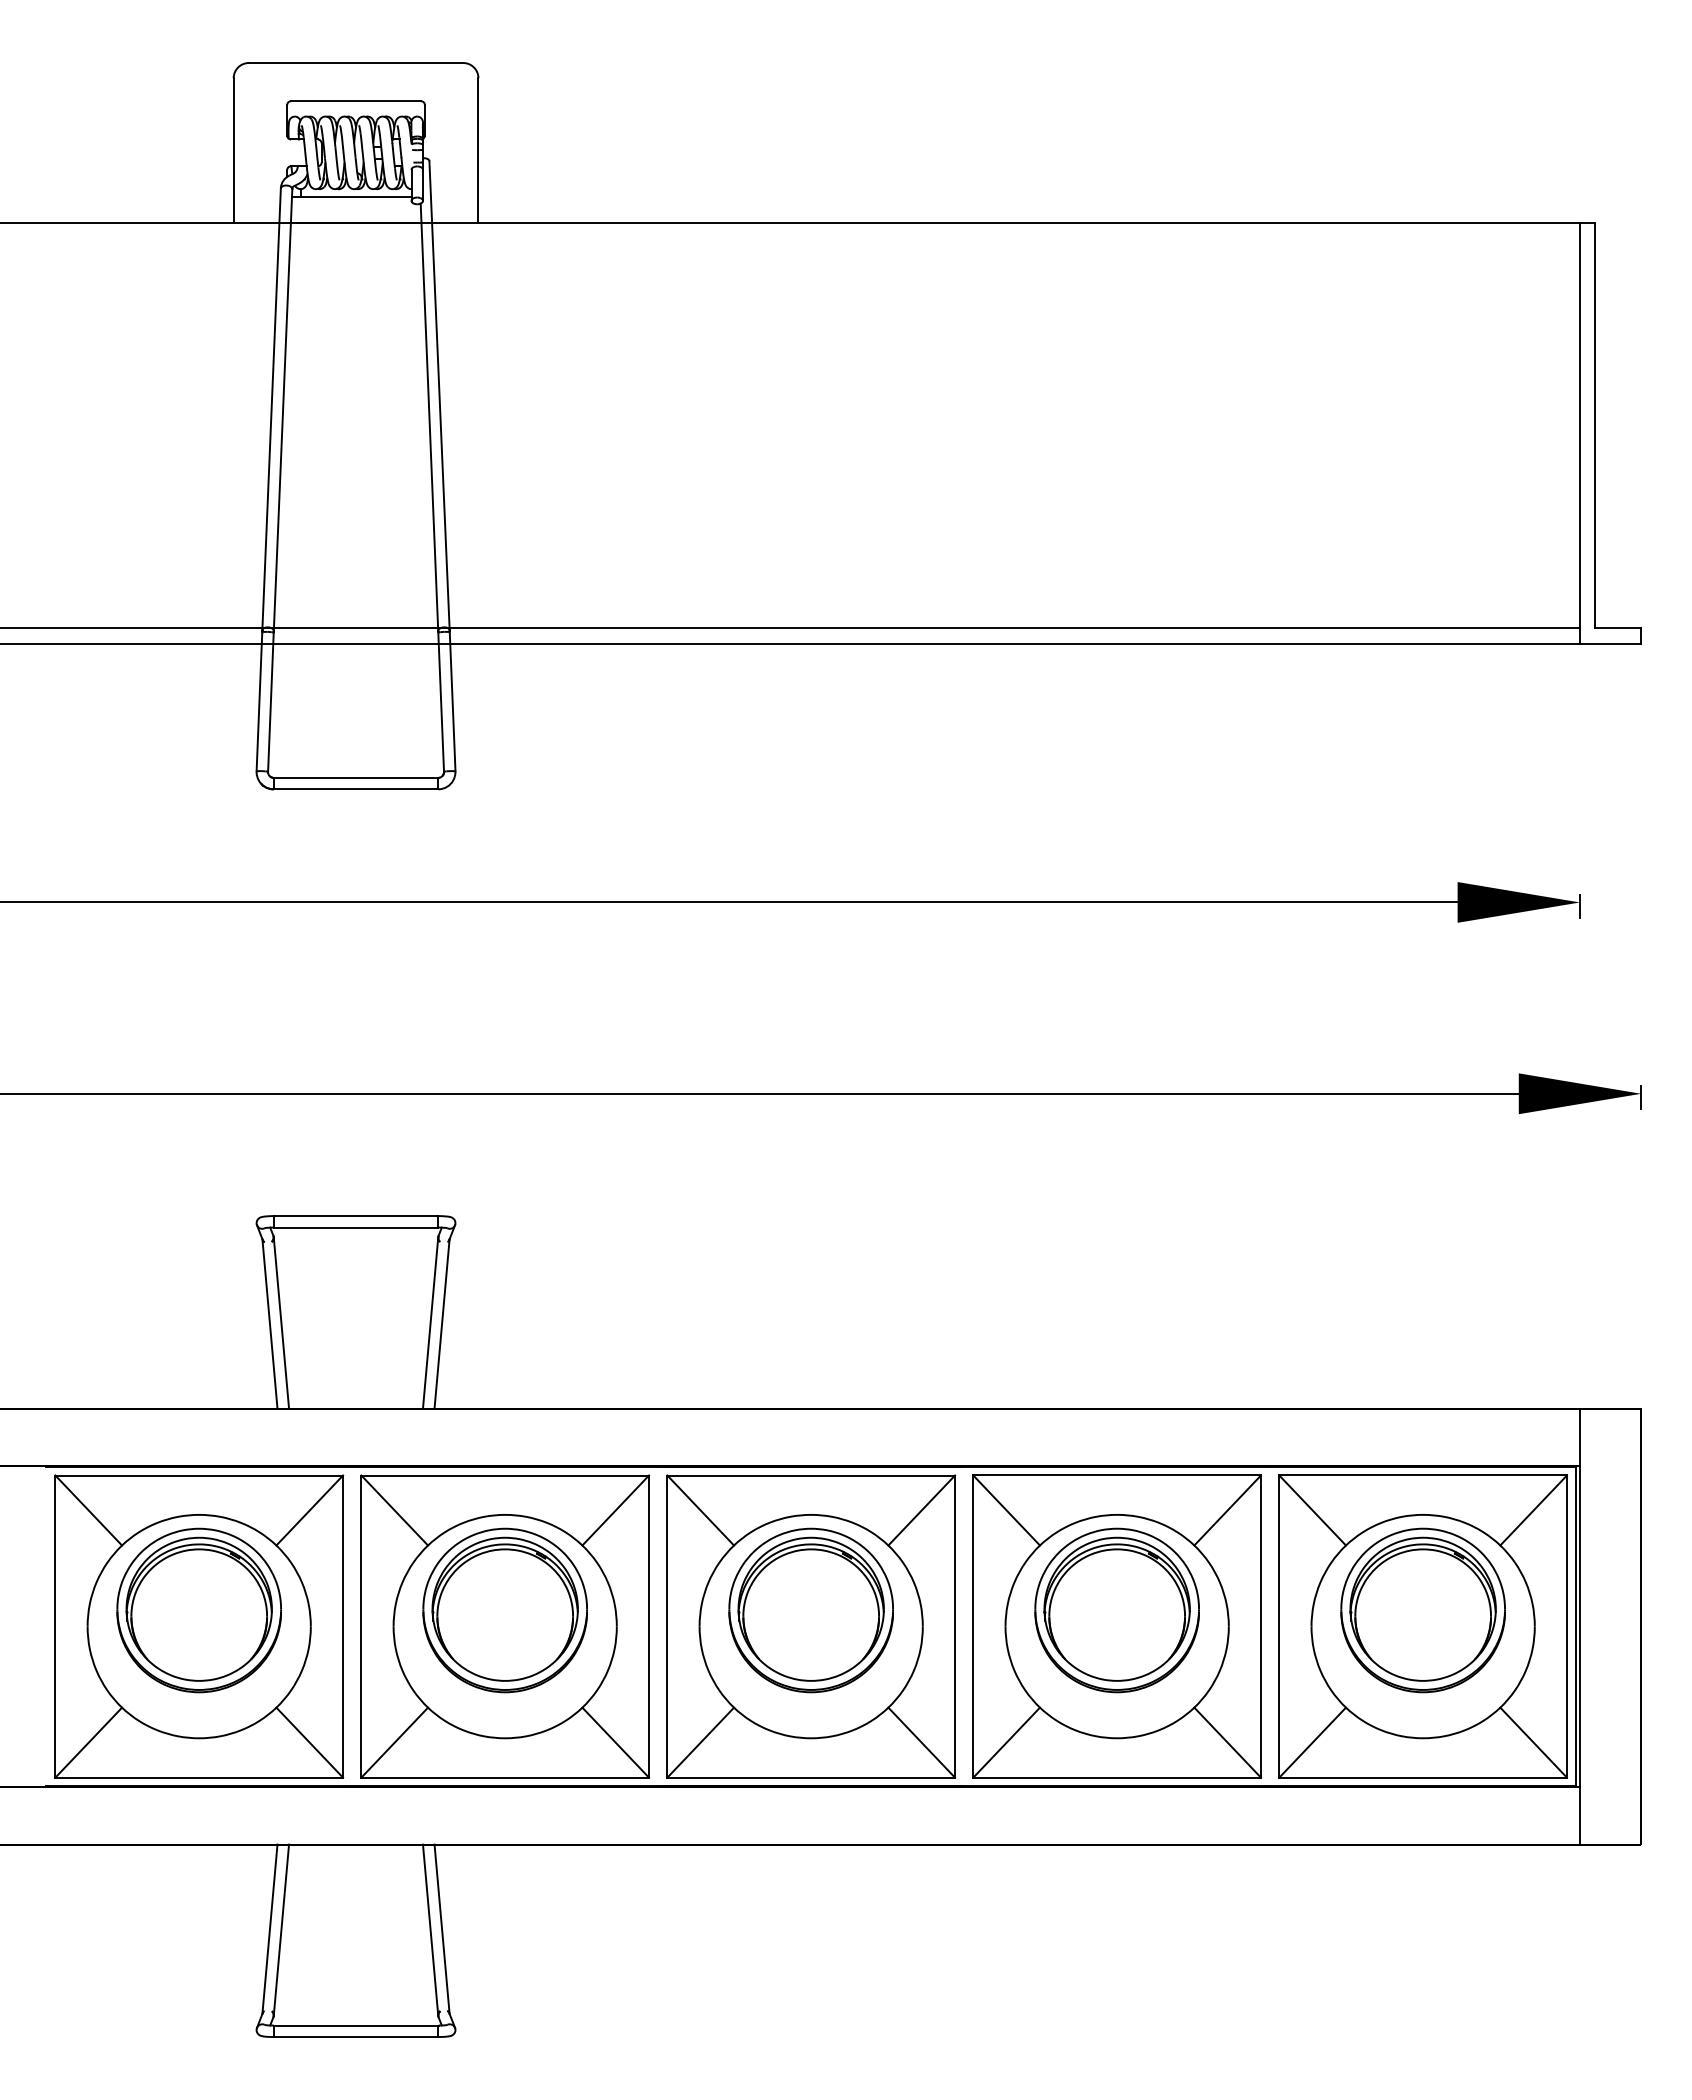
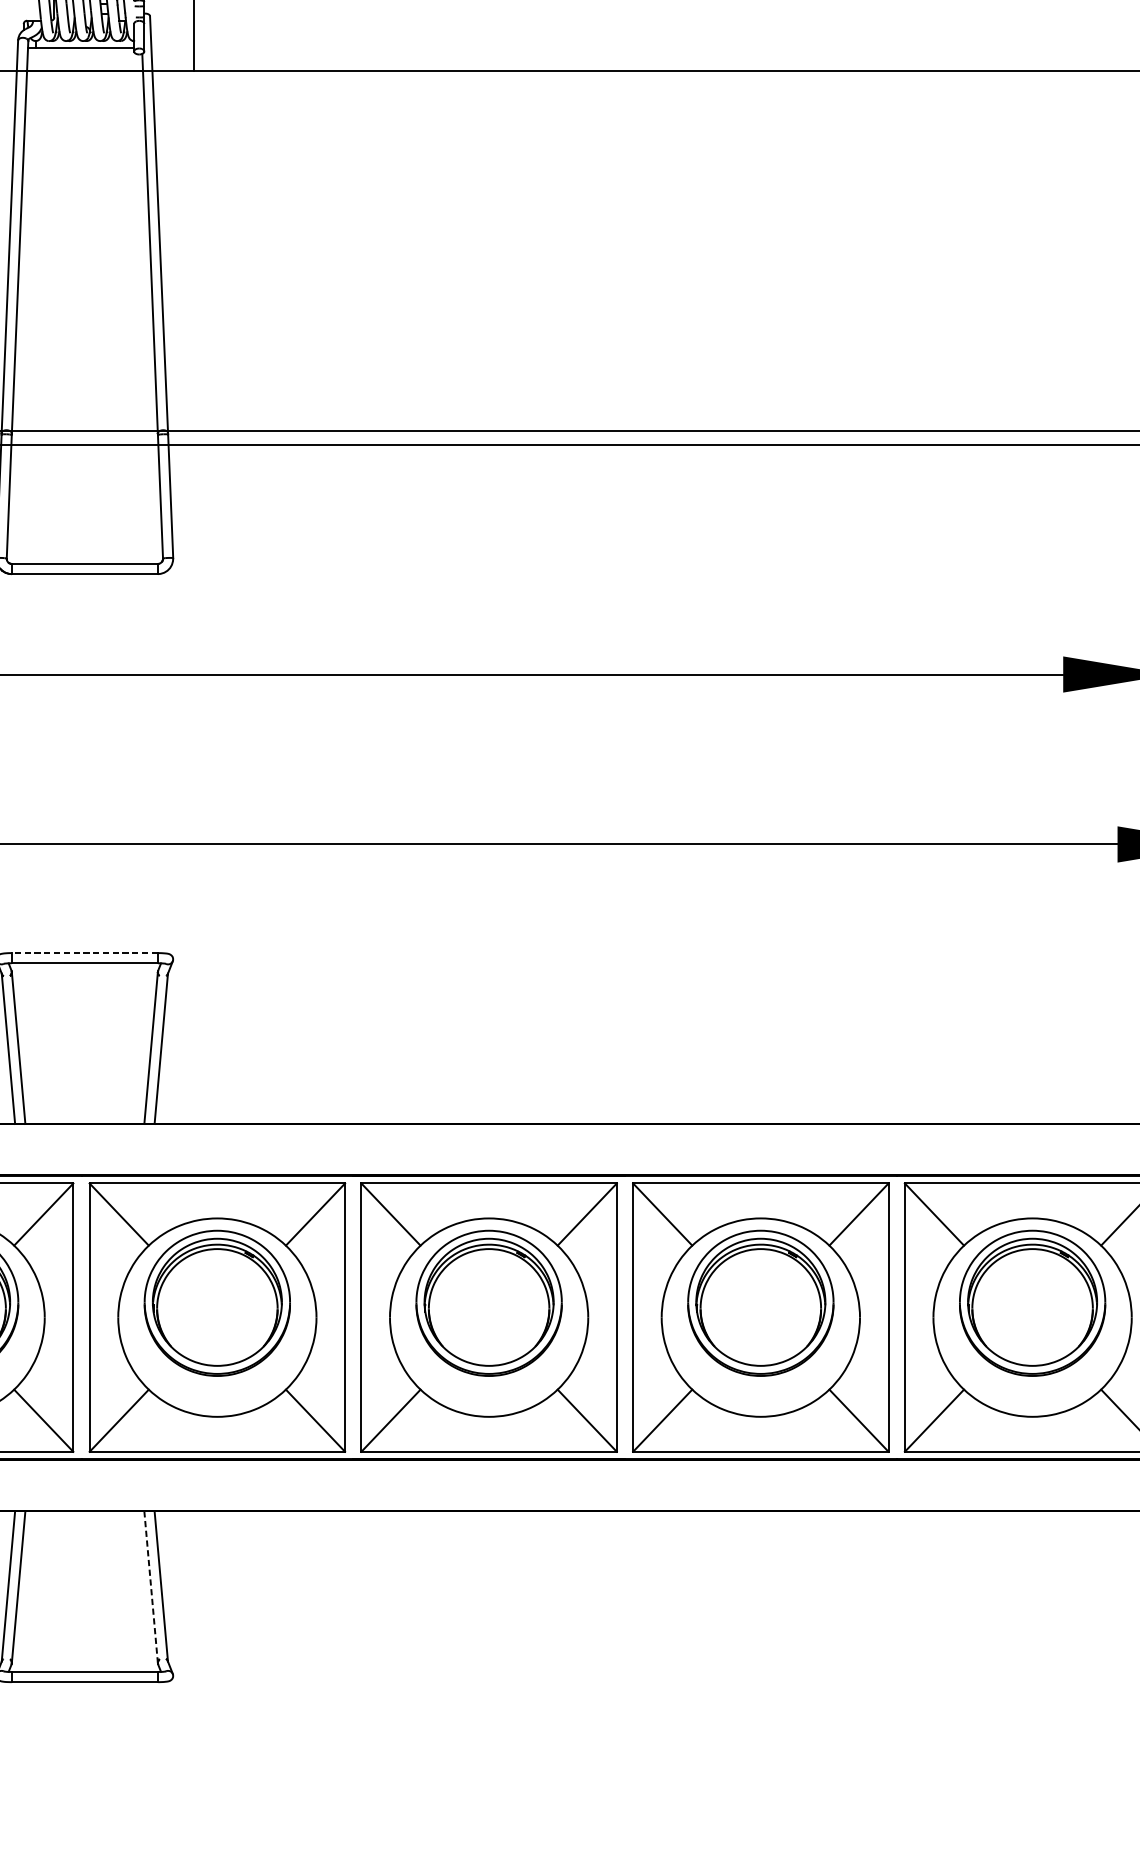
line: (355, 1216) -> (84, 953), solid -> dashed
line: (430, 1929) -> (151, 1586), solid -> dashed

